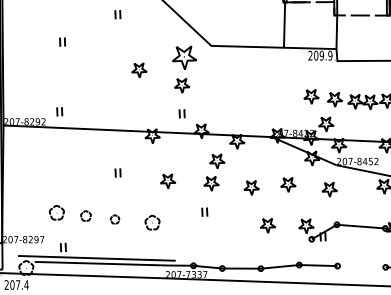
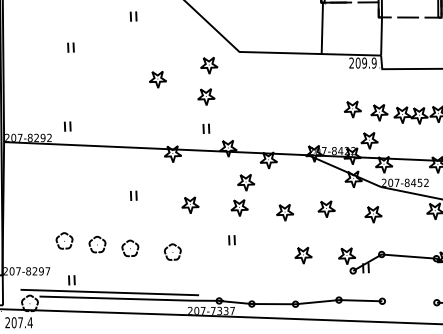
part: (184, 57) -> (209, 65), size x0.62
part: (85, 215) -> (97, 244), size x1.43
part: (115, 219) -> (130, 248), size x1.67

